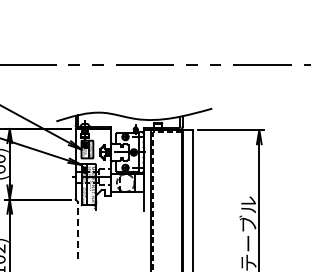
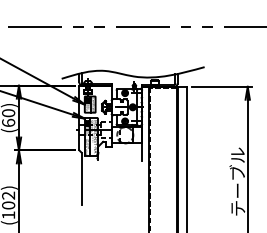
line: (78, 230) -> (82, 178), dashed -> solid

